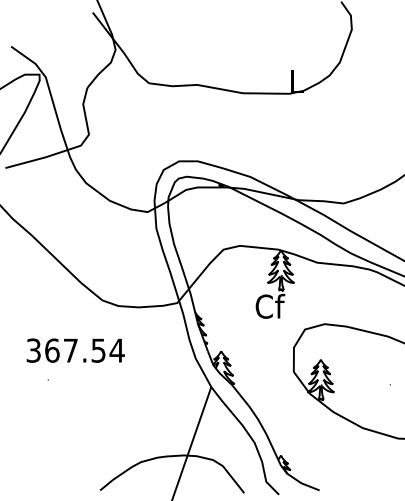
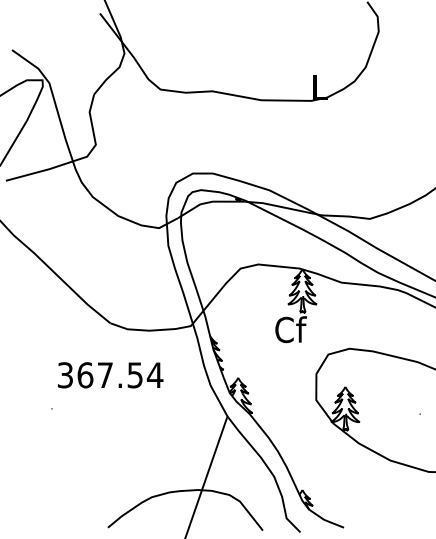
text: (75, 350) -> (110, 375), moved

